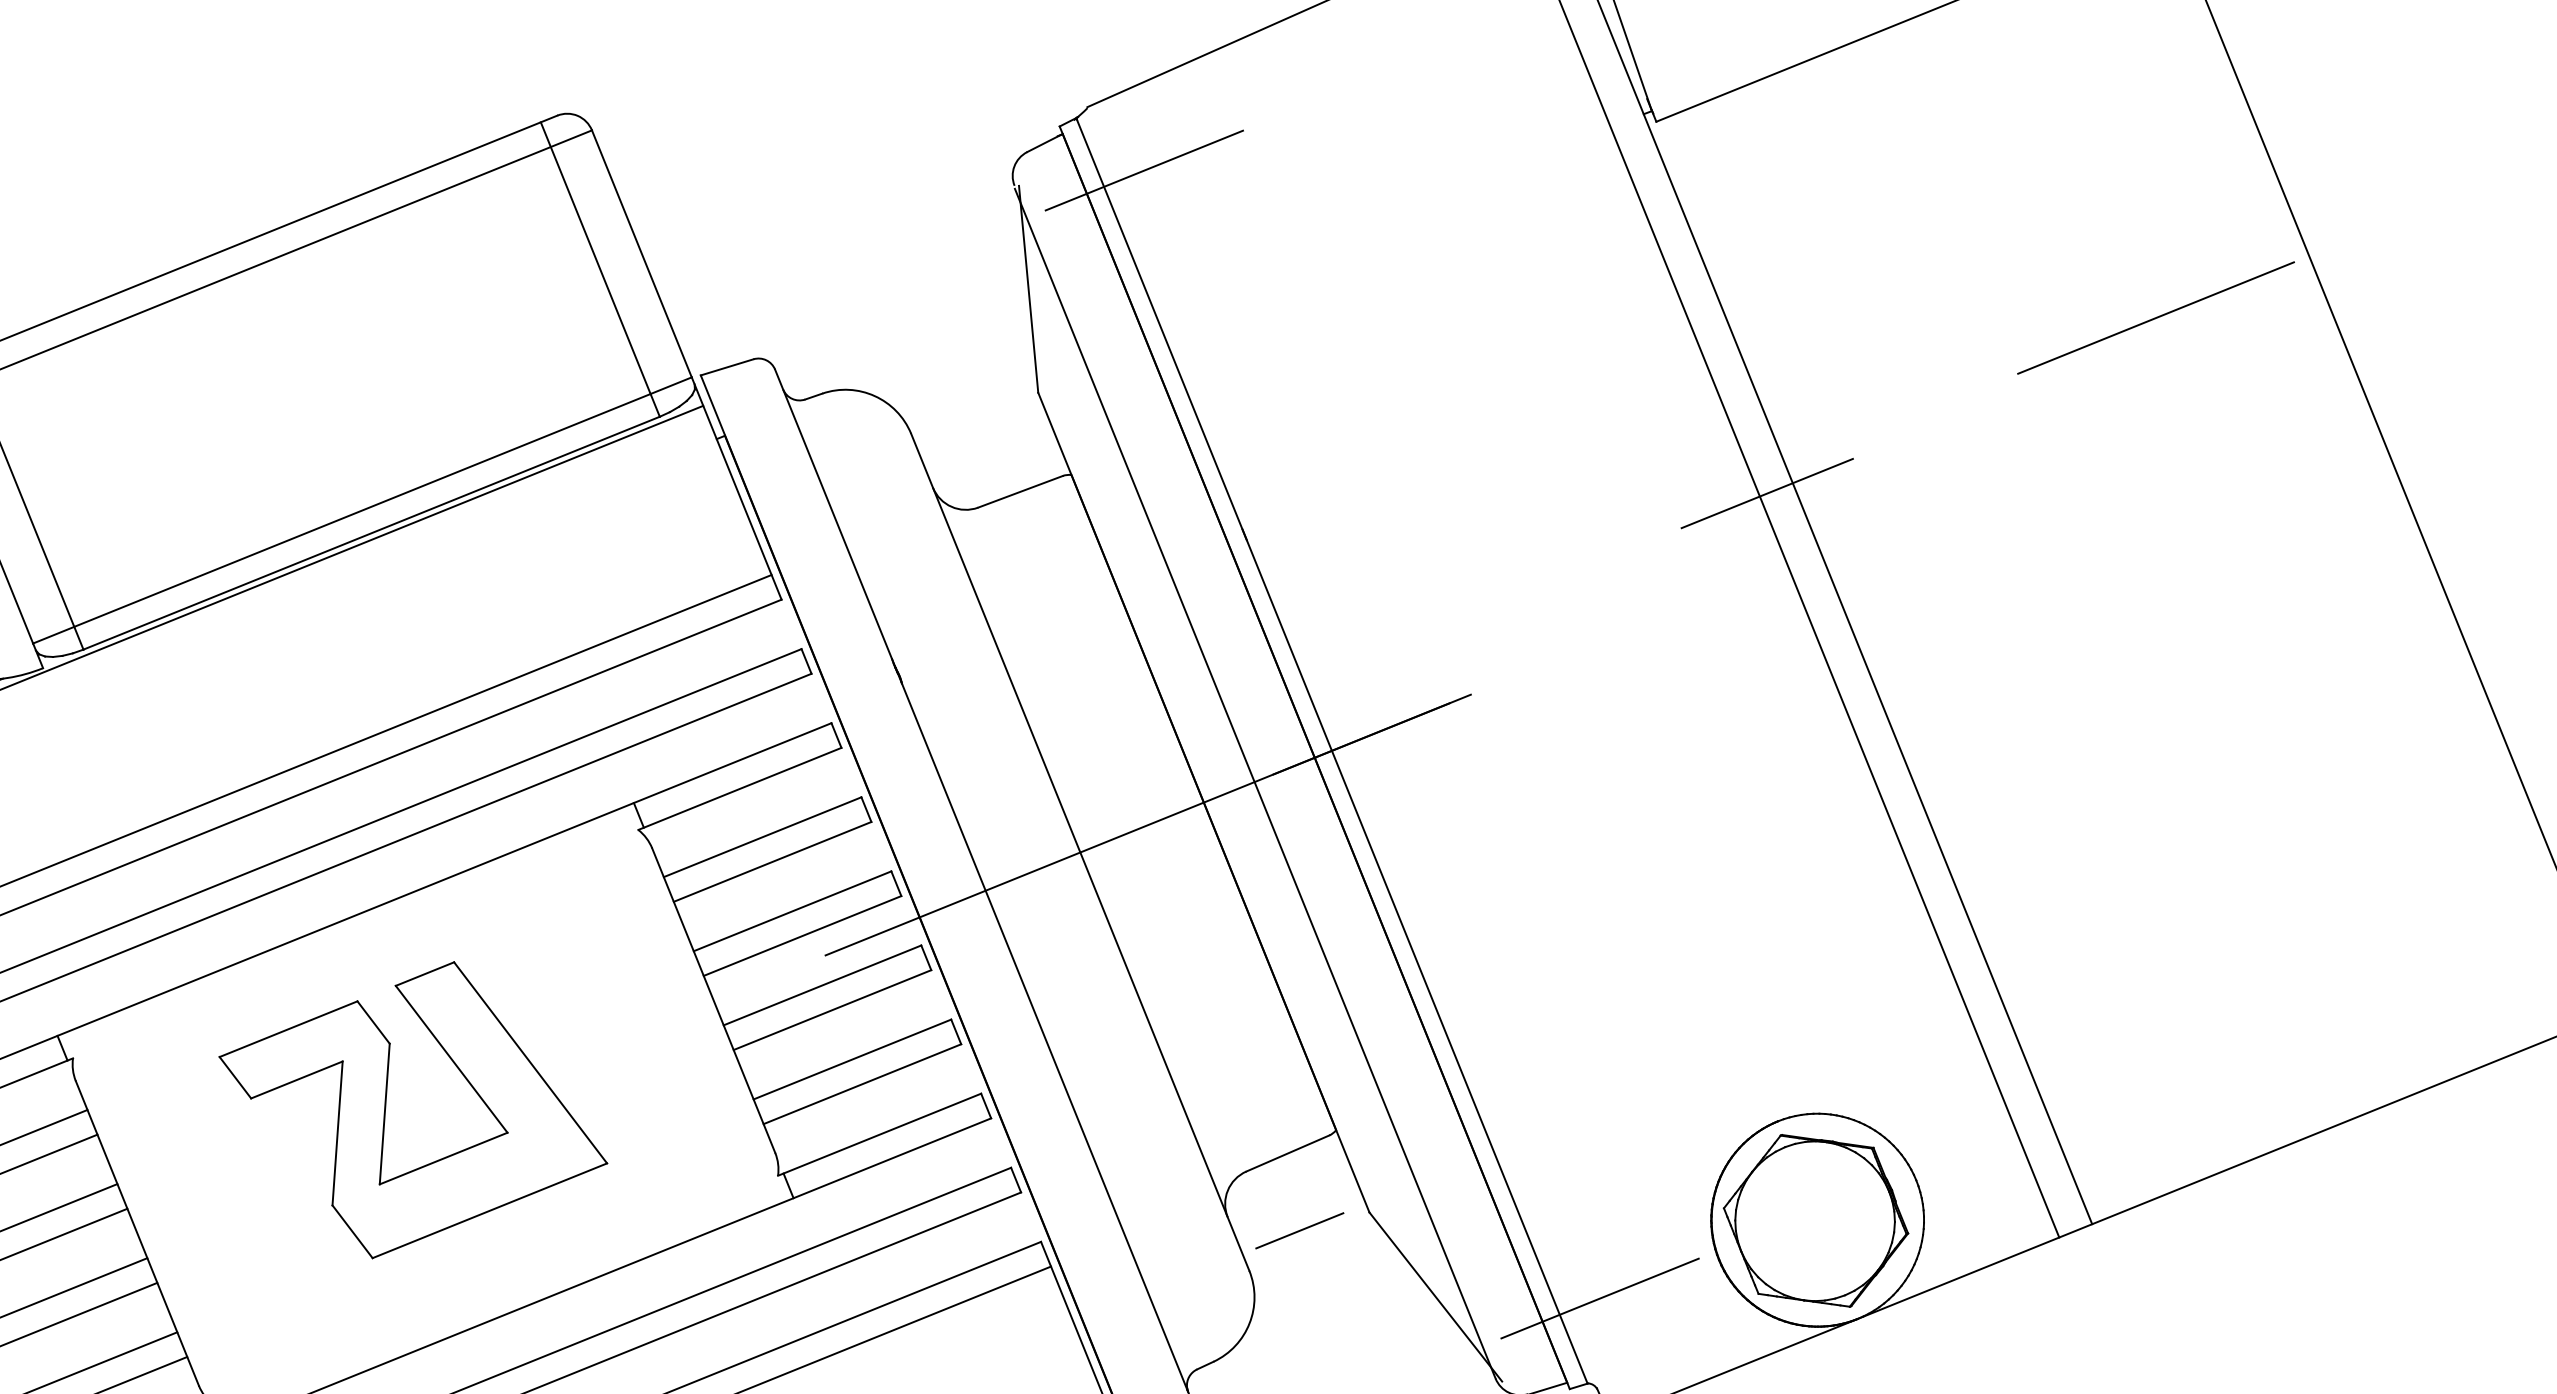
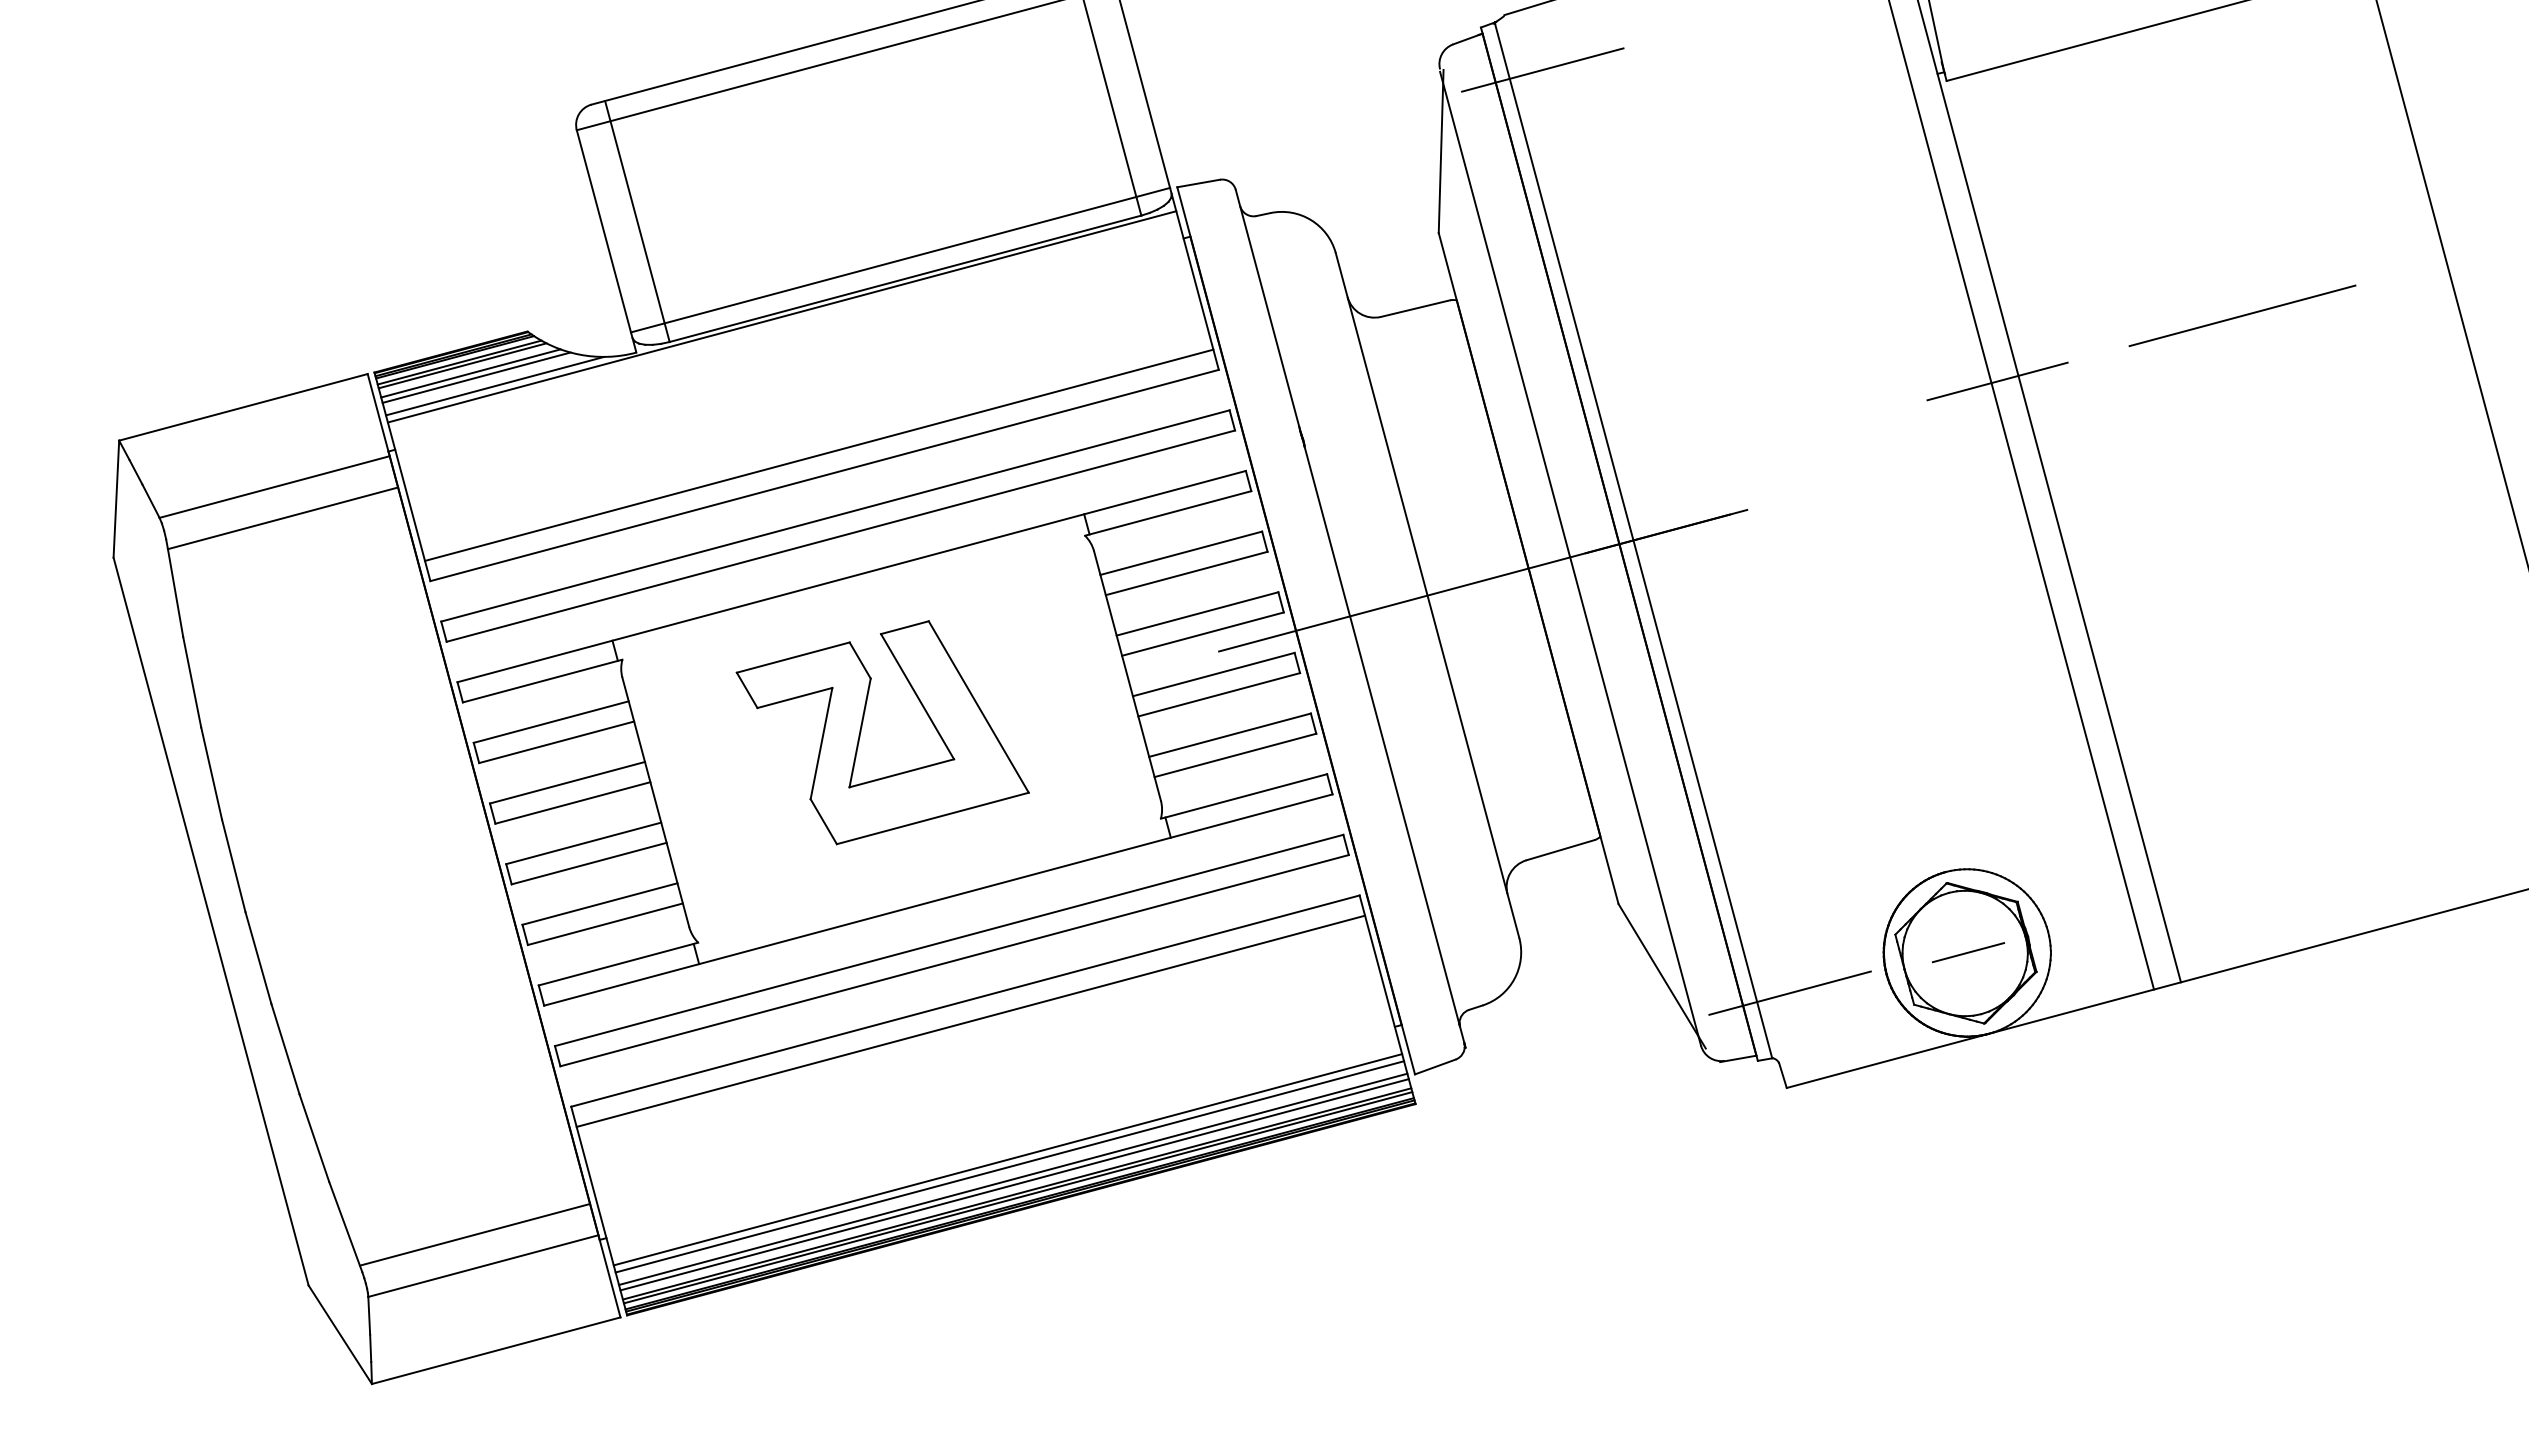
line: (2155, 317) -> (2242, 315), moved
line: (1299, 1230) -> (1968, 952), moved

